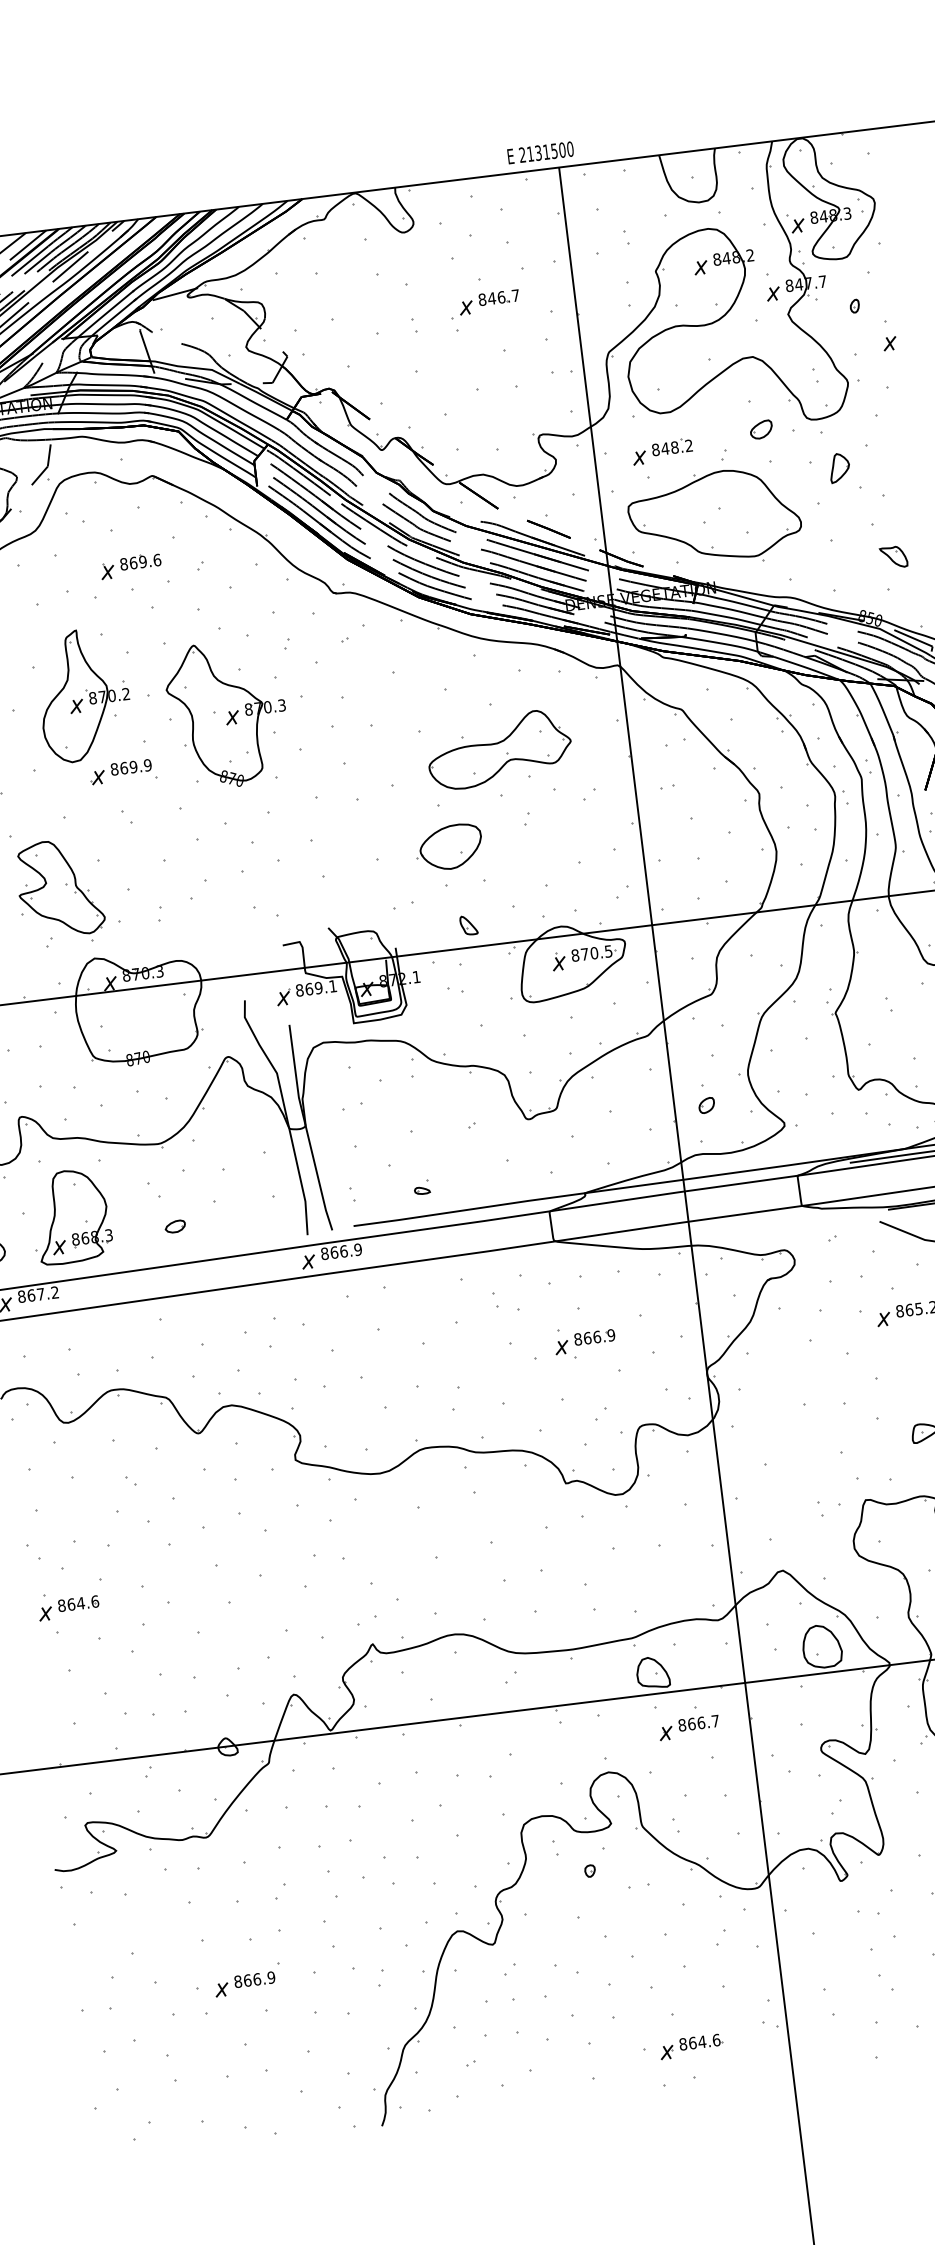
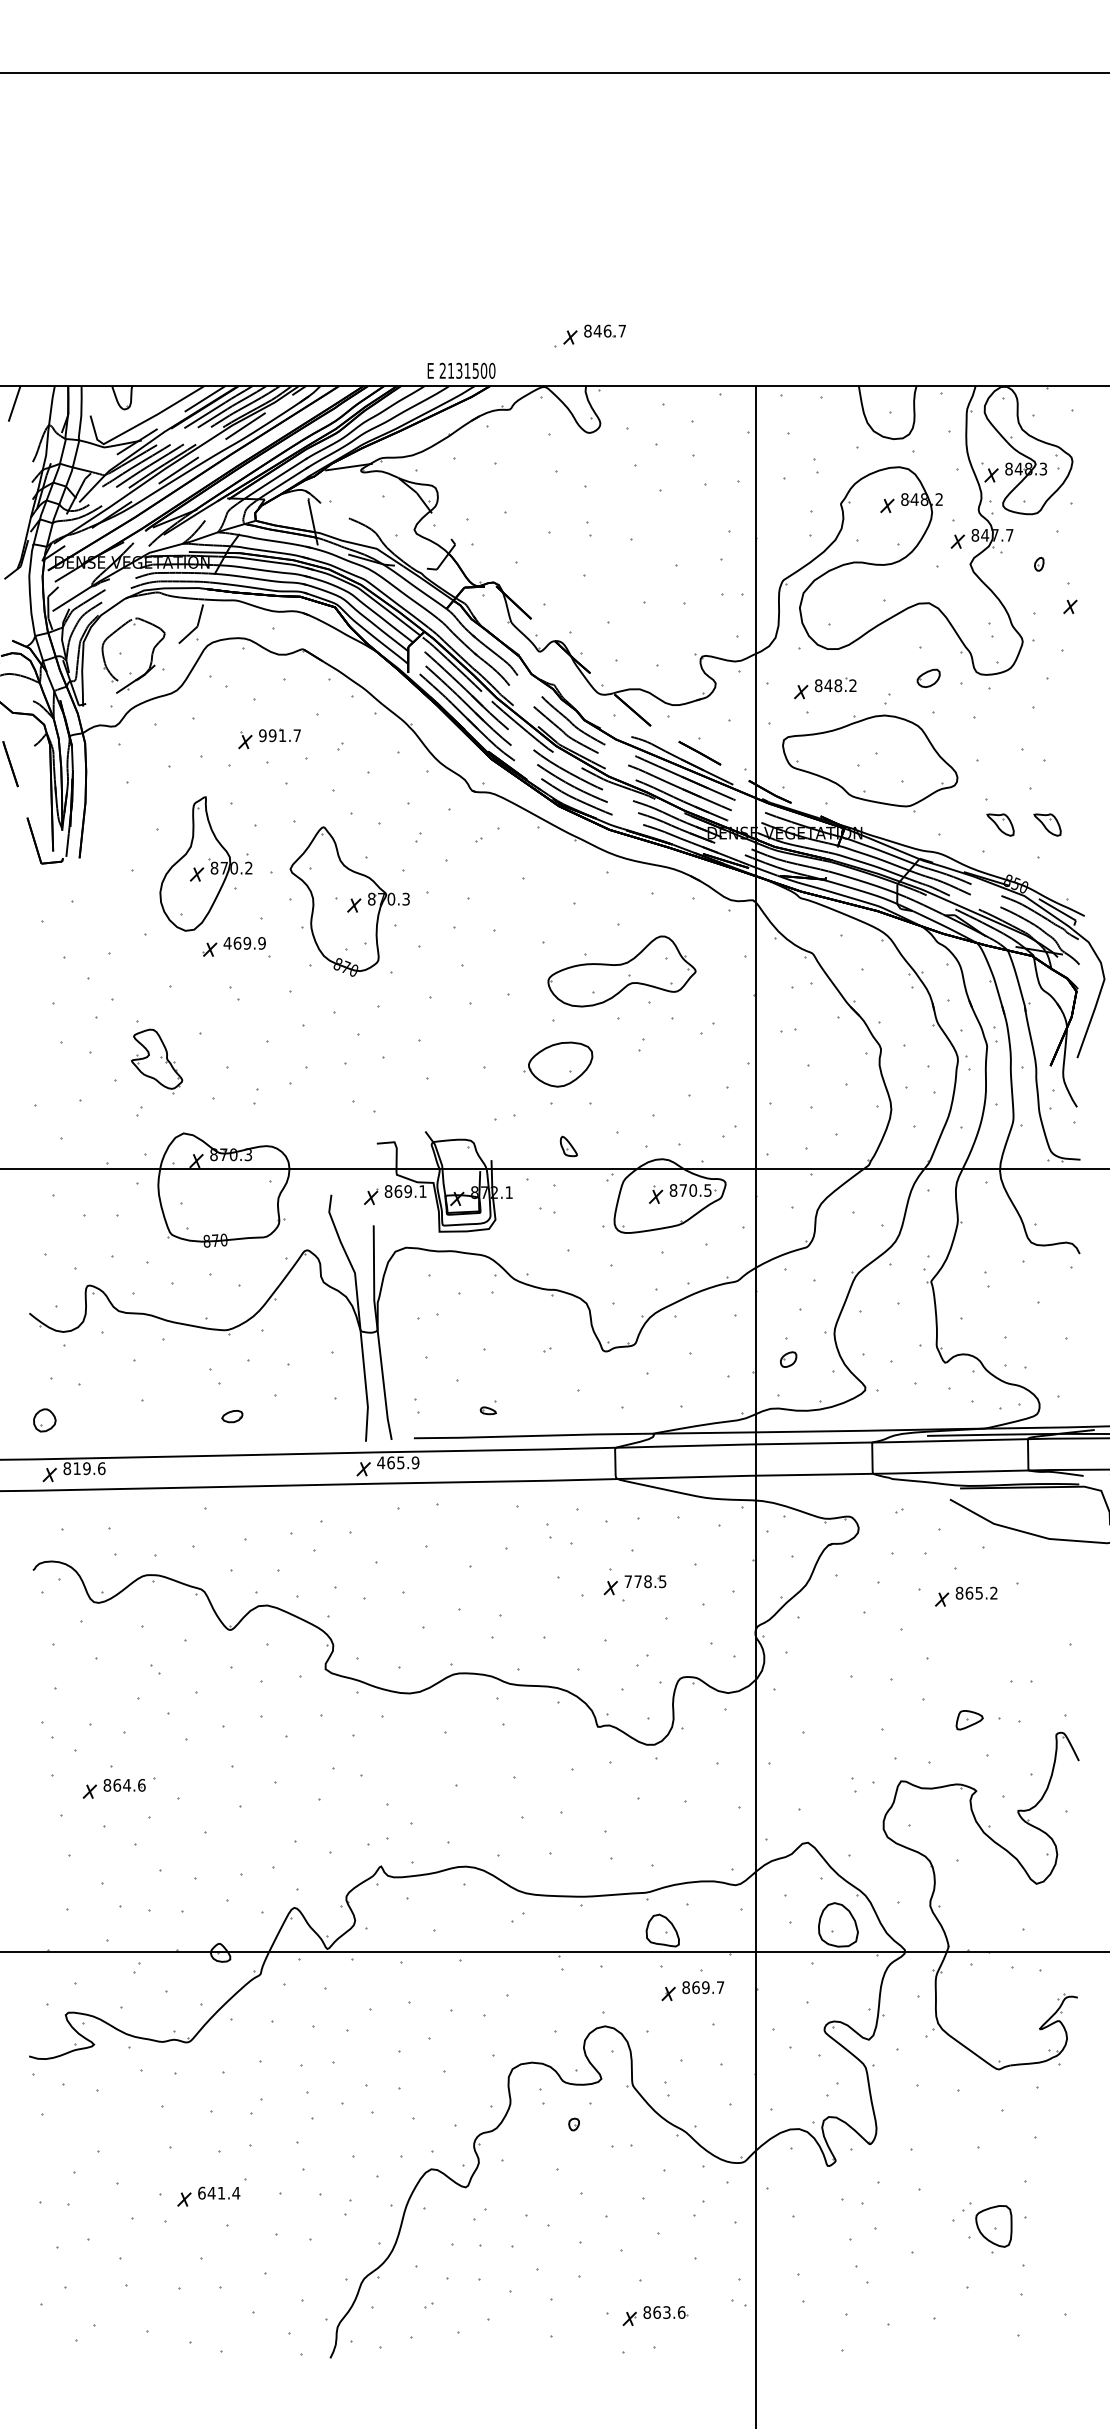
text: (540, 152) -> (461, 370), moved
part: (484, 303) -> (589, 335), moved
part: (839, 467) -> (1003, 726), removed
text: (141, 562) -> (280, 735), 869.6 -> 991.7
part: (848, 562) -> (1000, 824), added
text: (114, 769) -> (227, 943), 869.9 -> 469.9
part: (59, 892) -> (156, 1061), size x0.6
part: (70, 1216) -> (126, 1393), removed
text: (333, 1252) -> (390, 1462), 866.9 -> 465.9
text: (43, 1293) -> (89, 1468), 867.2 -> 819.6
text: (594, 1337) -> (645, 1581), 866.9 -> 778.5
part: (68, 1608) -> (113, 1788), moved
text: (700, 1722) -> (705, 1987), 866.7 -> 869.7
text: (255, 1978) -> (219, 2192), 866.9 -> 641.4
text: (701, 2041) -> (666, 2312), 864.6 -> 863.6

